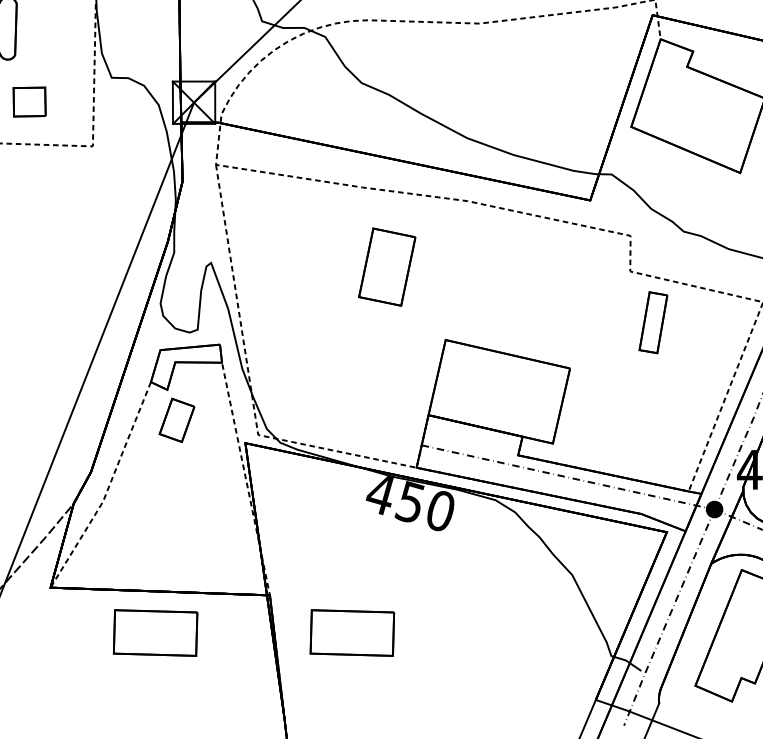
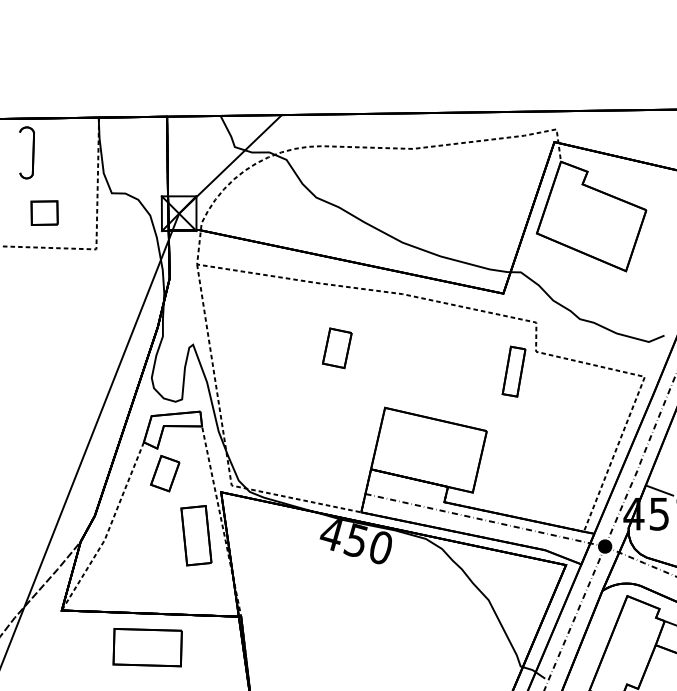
part: (387, 267) -> (337, 348), size x0.62
part: (652, 322) -> (513, 371), moved
part: (215, 496) -> (196, 535), added
part: (352, 632) -> (308, 647), removed

